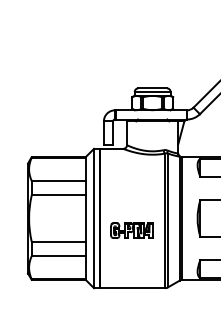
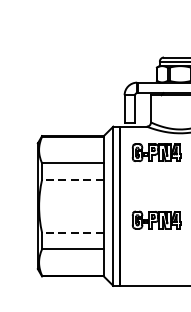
part: (131, 171) -> (156, 152), added
line: (58, 195) -> (72, 179), solid -> dashed
line: (58, 241) -> (72, 232), solid -> dashed

